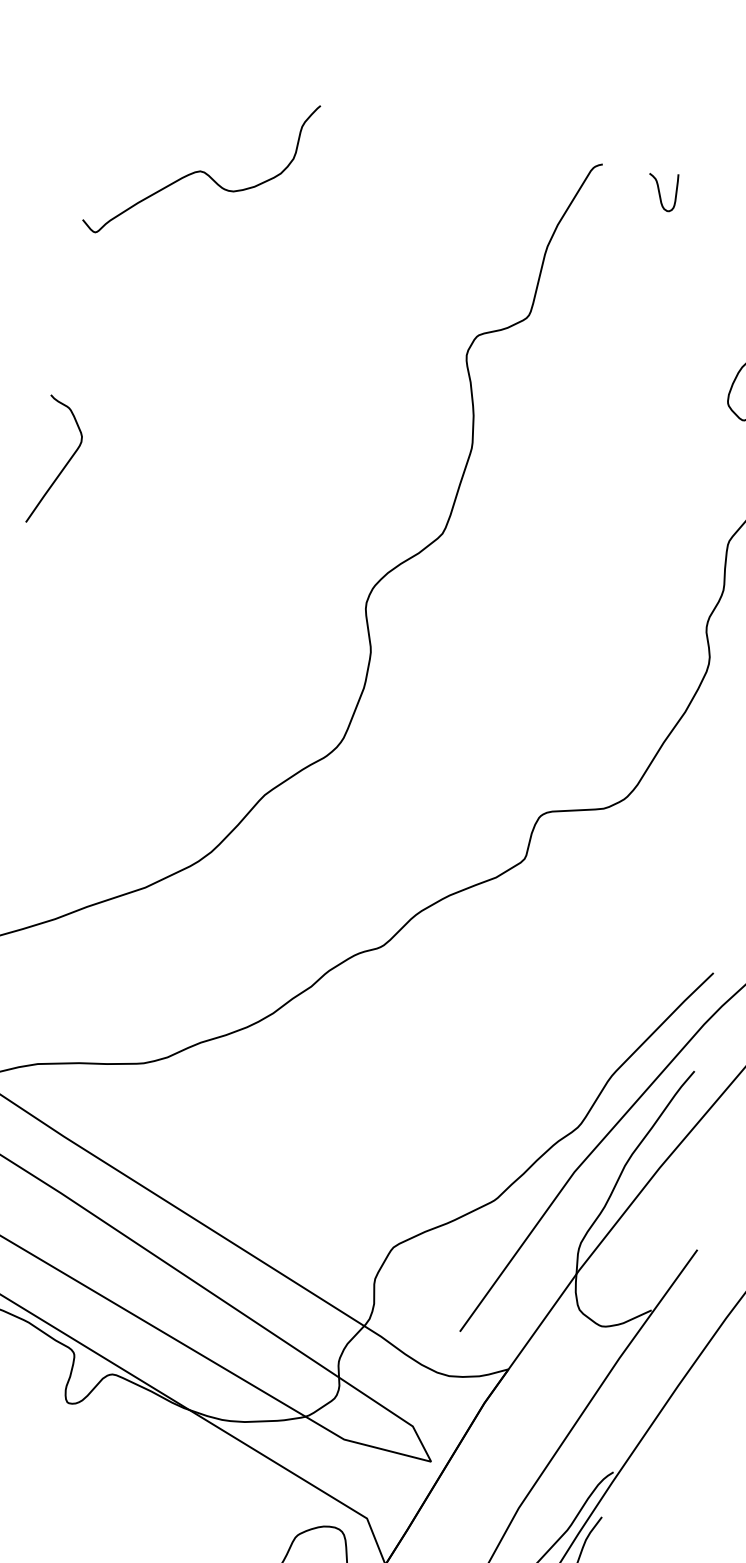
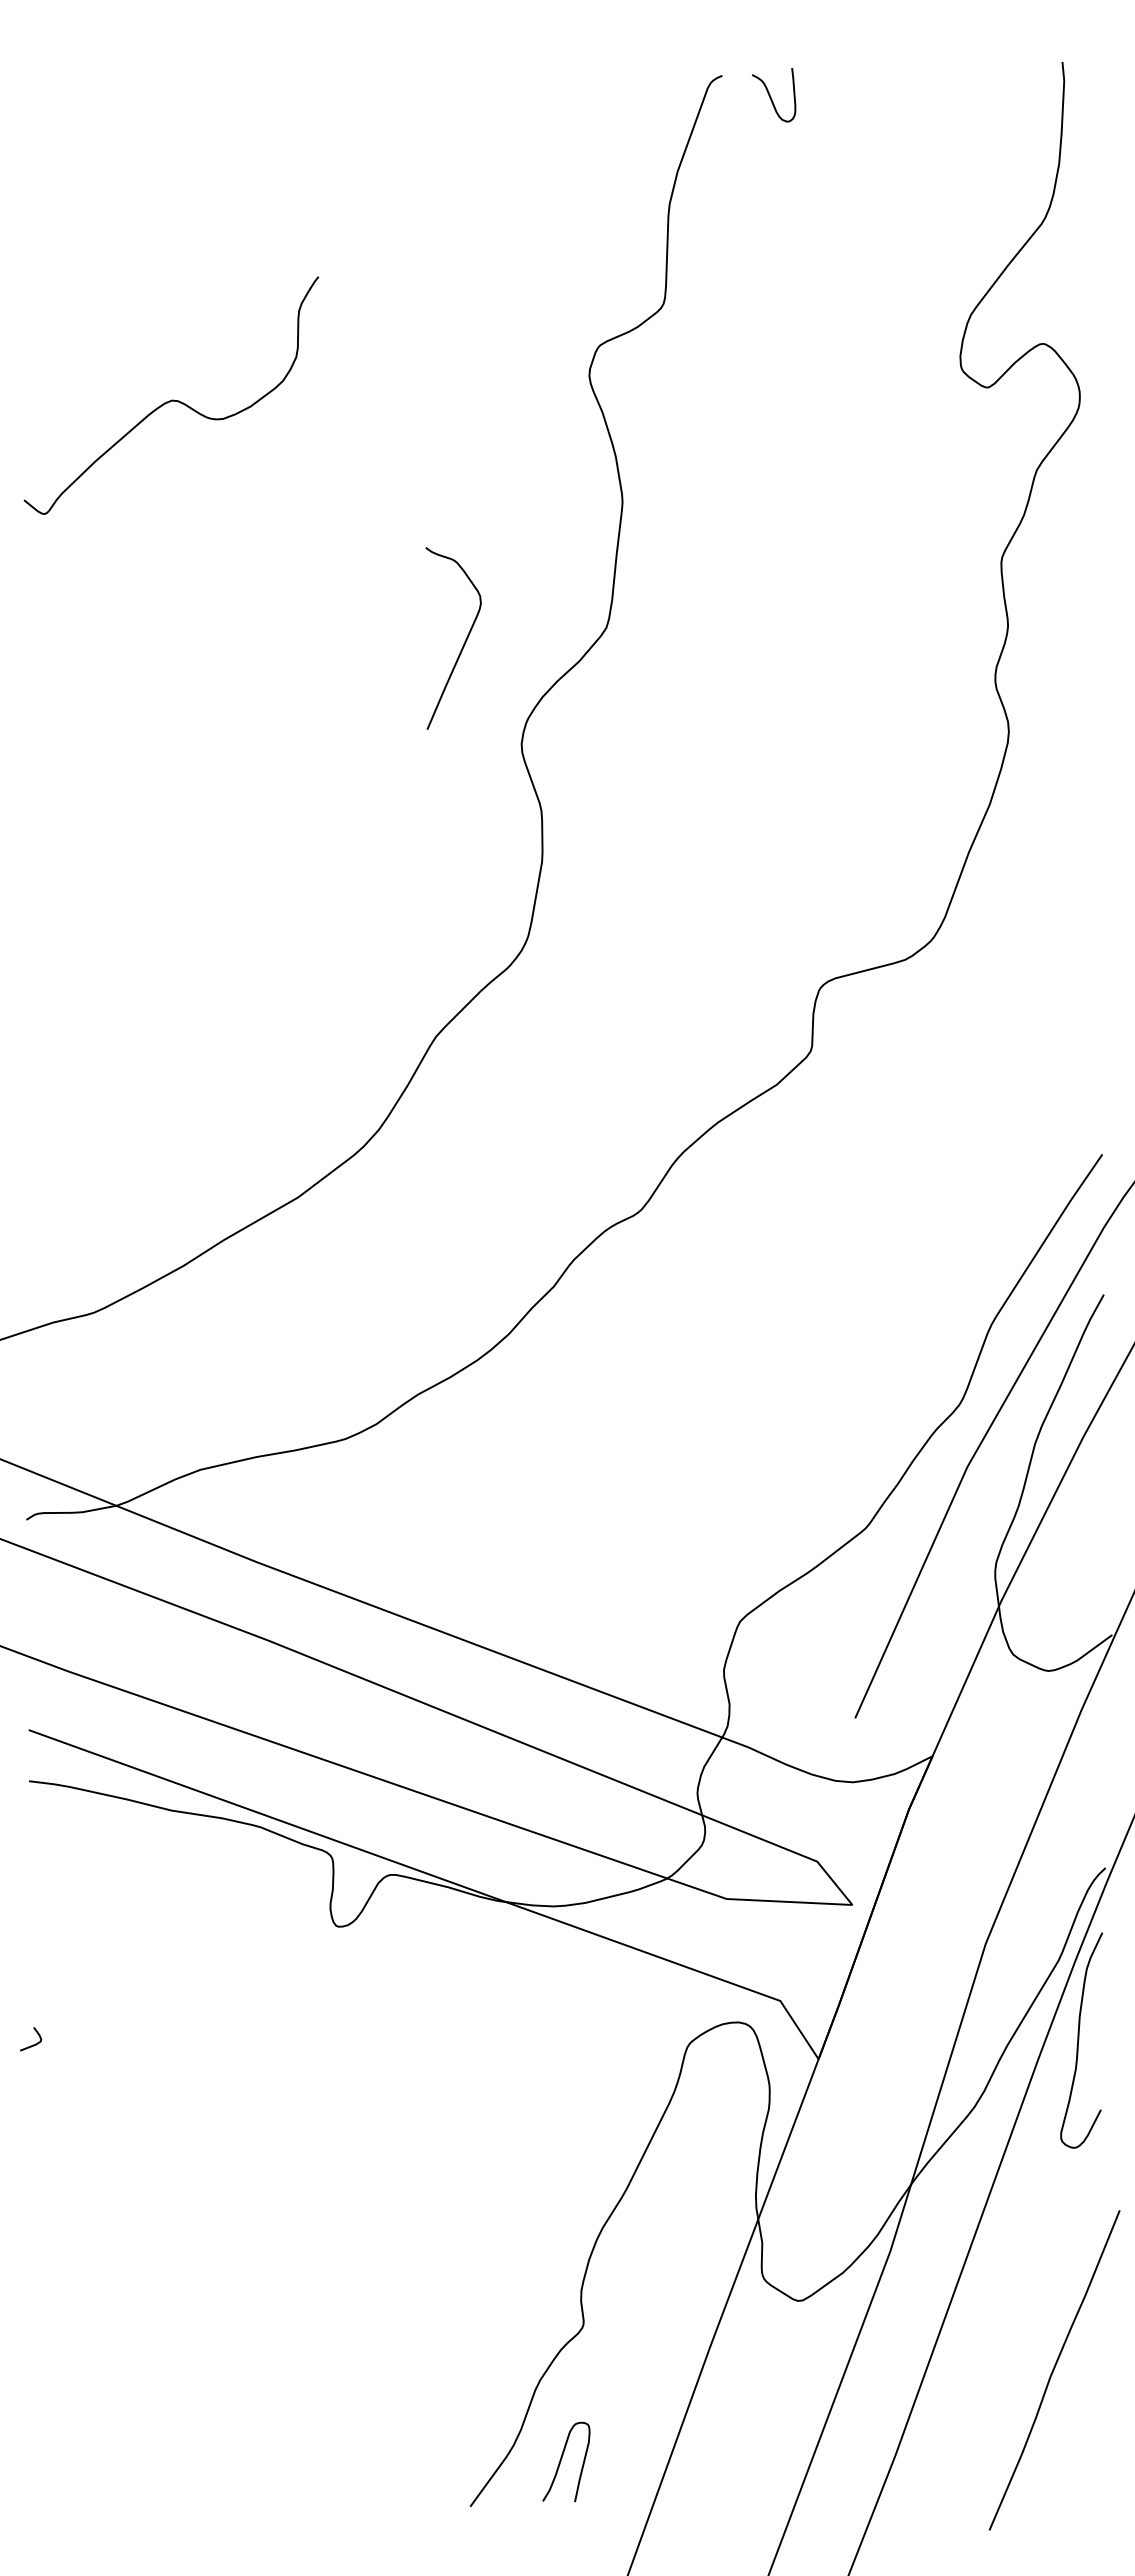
curve: (200, 170) -> (171, 399), moved
curve: (659, 191) -> (771, 97), moved
curve: (63, 467) -> (463, 643), moved

